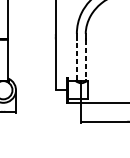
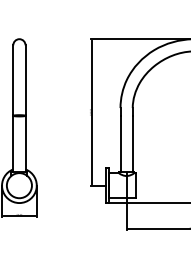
line: (76, 59) -> (120, 143), dashed -> solid
line: (85, 60) -> (132, 144), dashed -> solid

